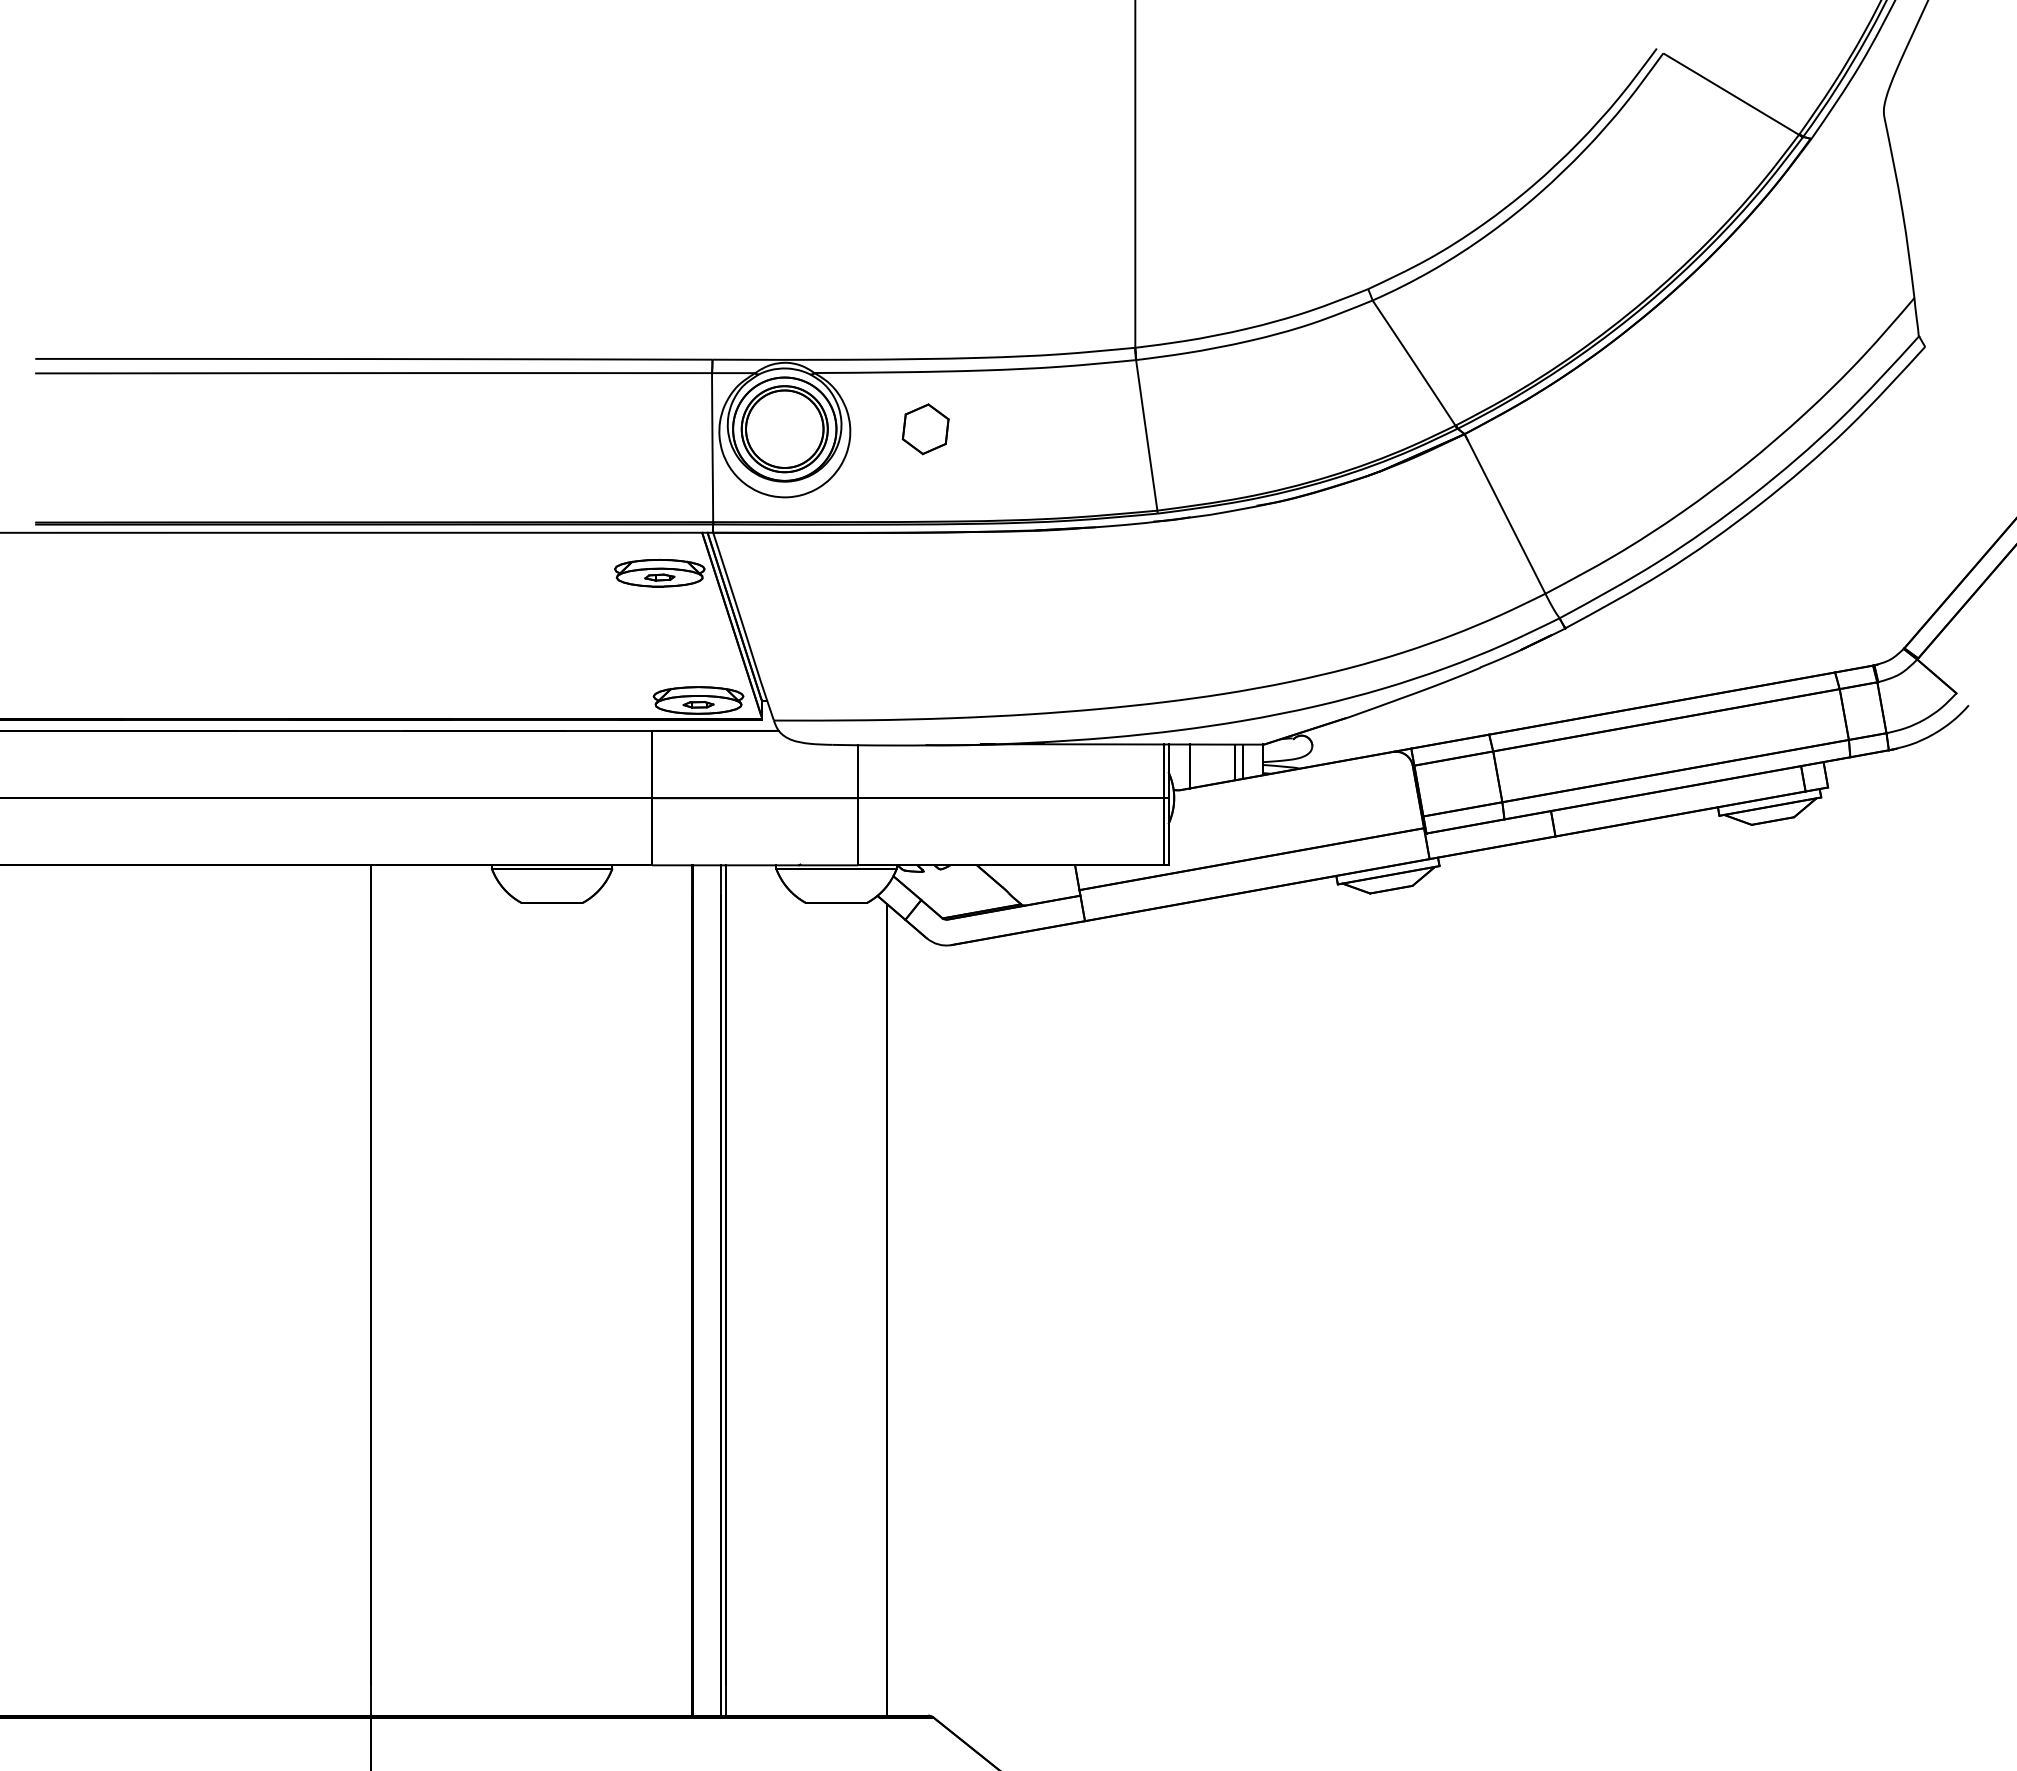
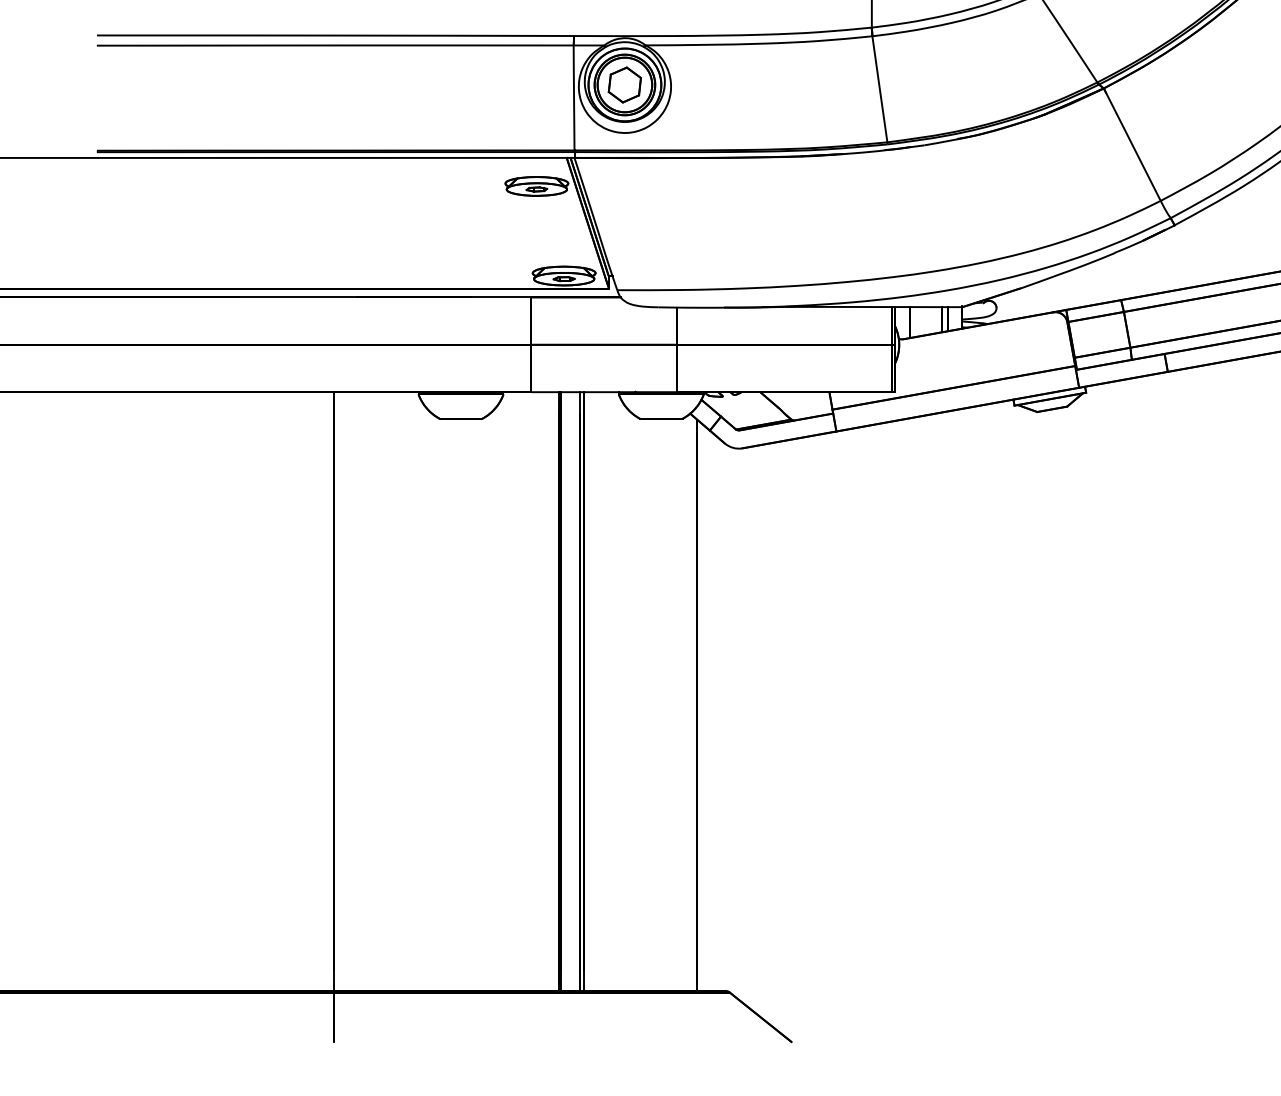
part: (925, 429) -> (624, 85), moved

